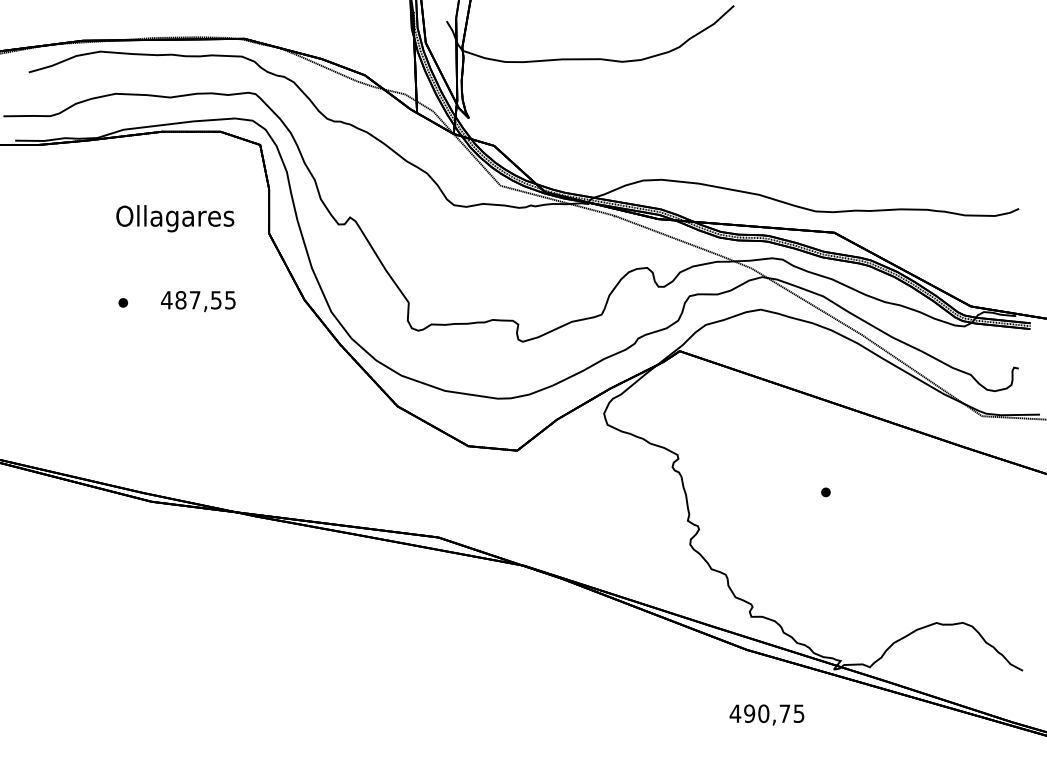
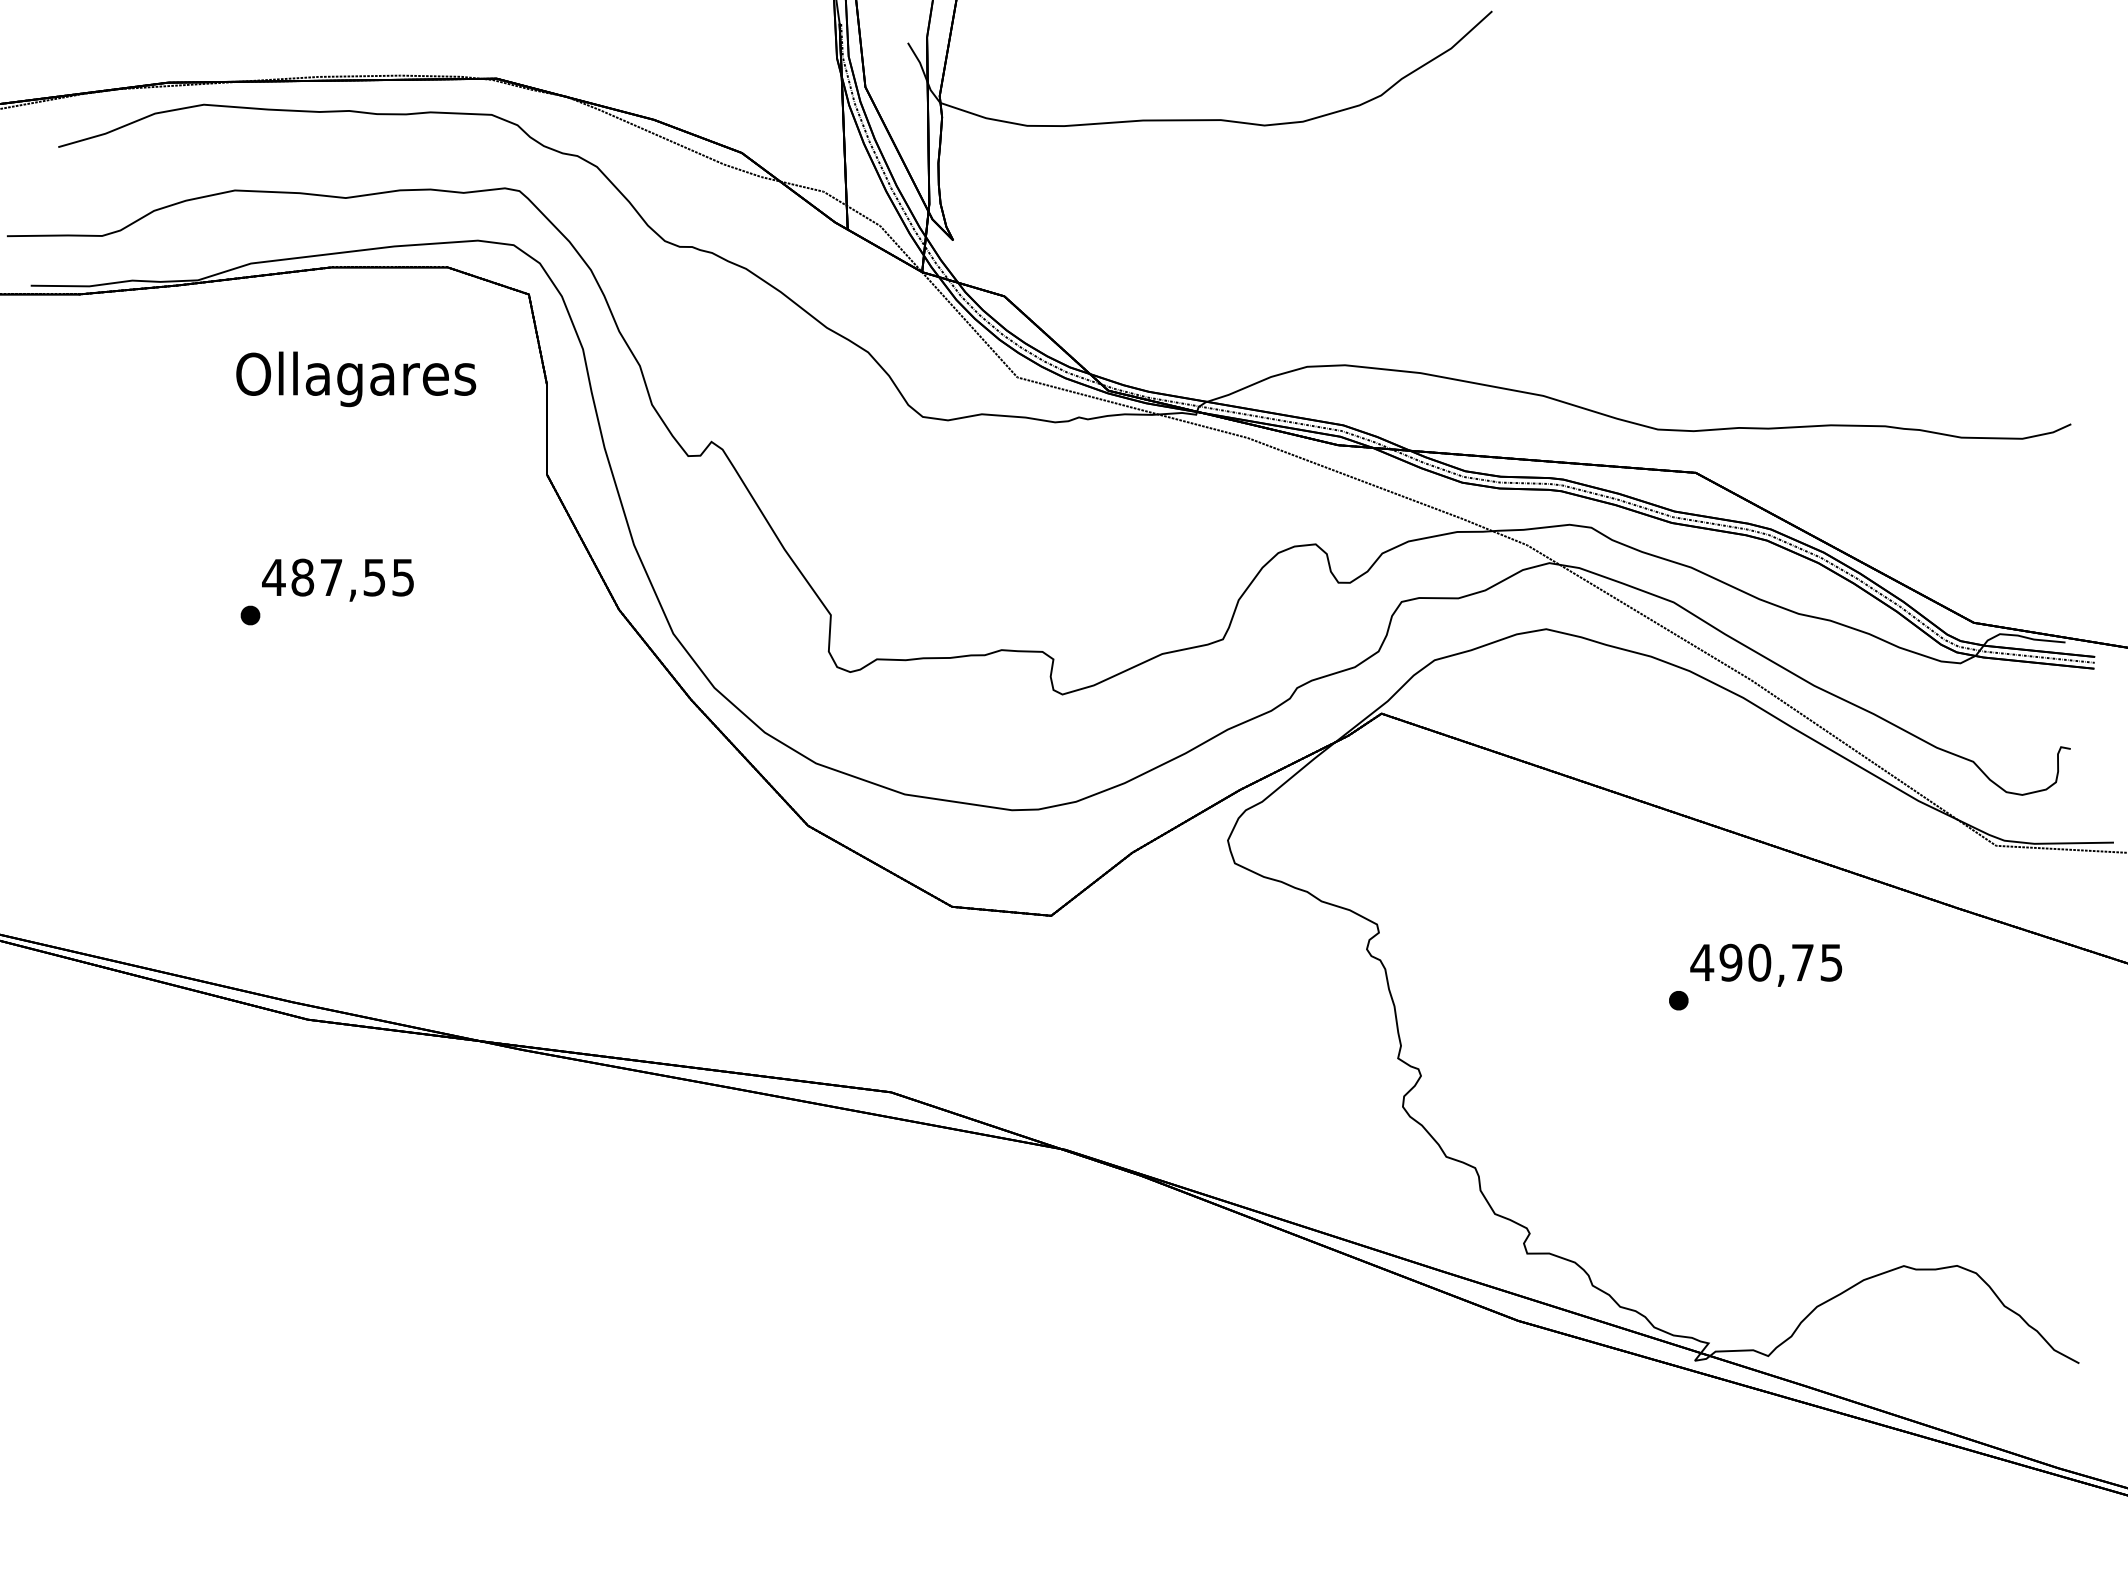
text: (175, 218) -> (356, 378), moved
text: (198, 301) -> (338, 580), moved
text: (766, 714) -> (1765, 964), moved

